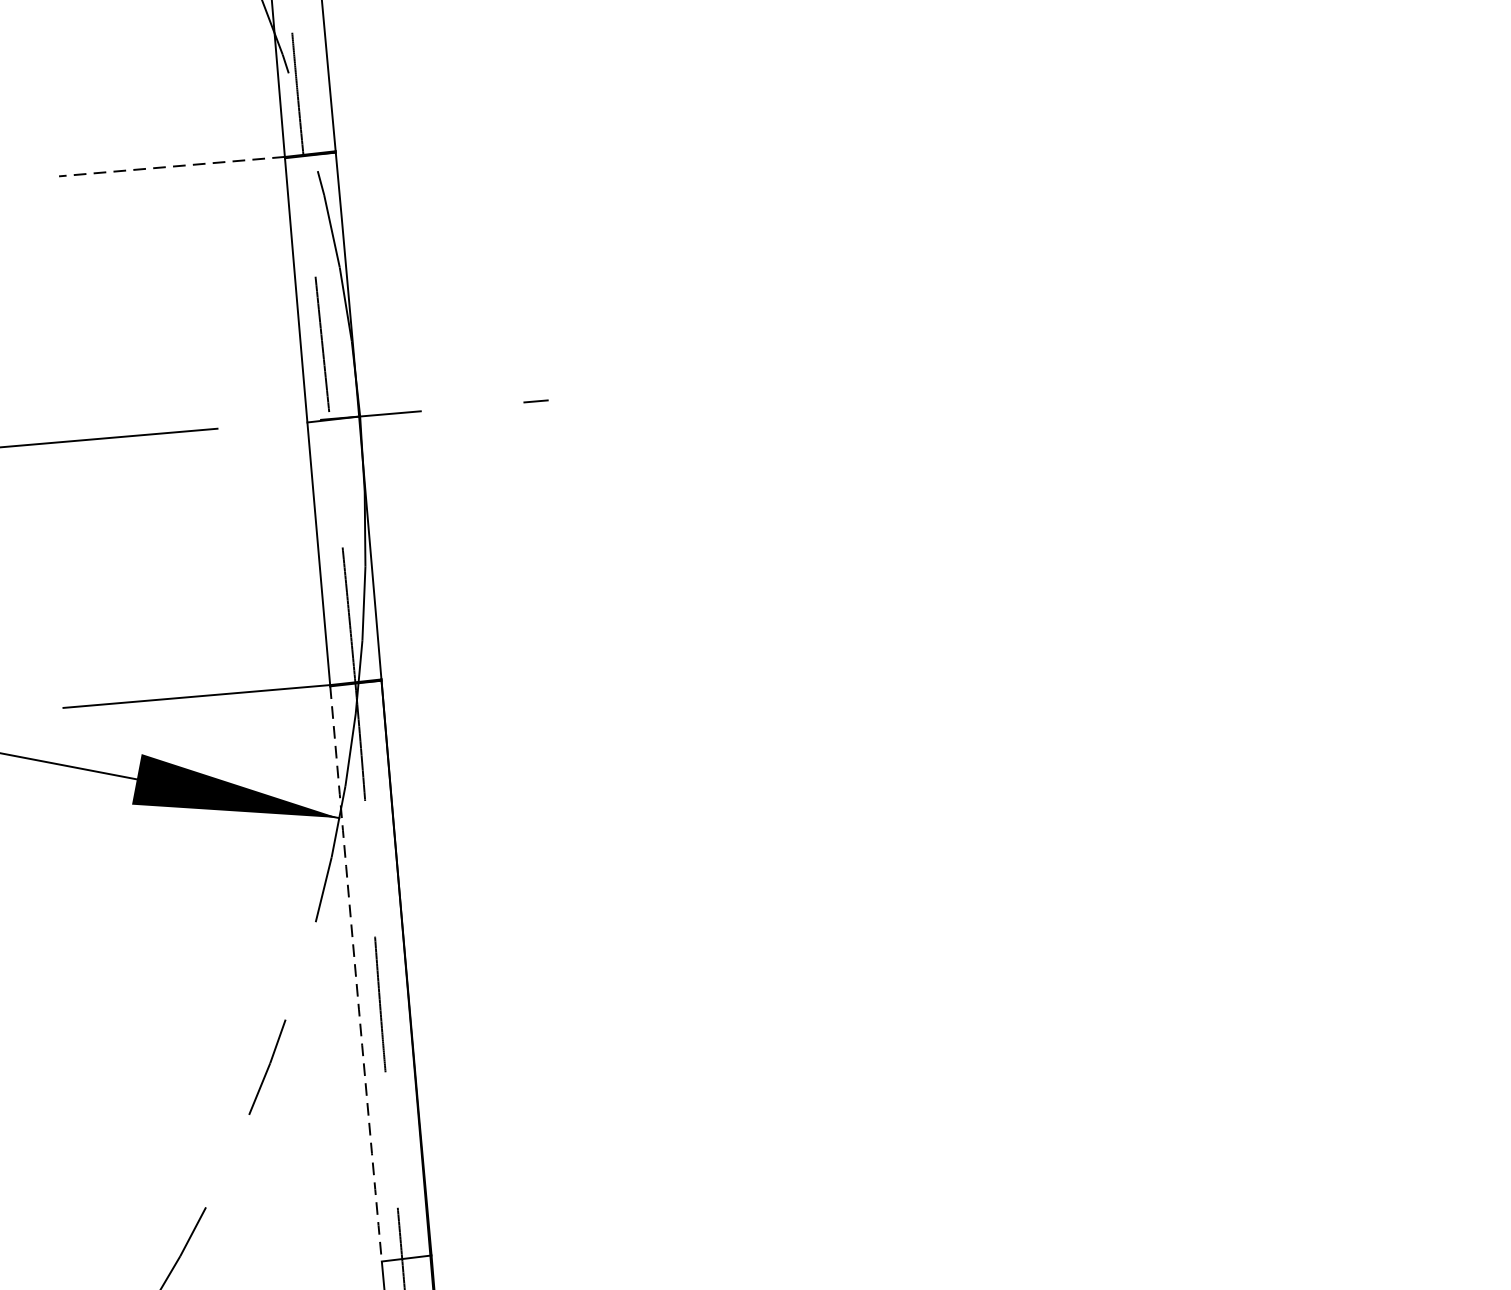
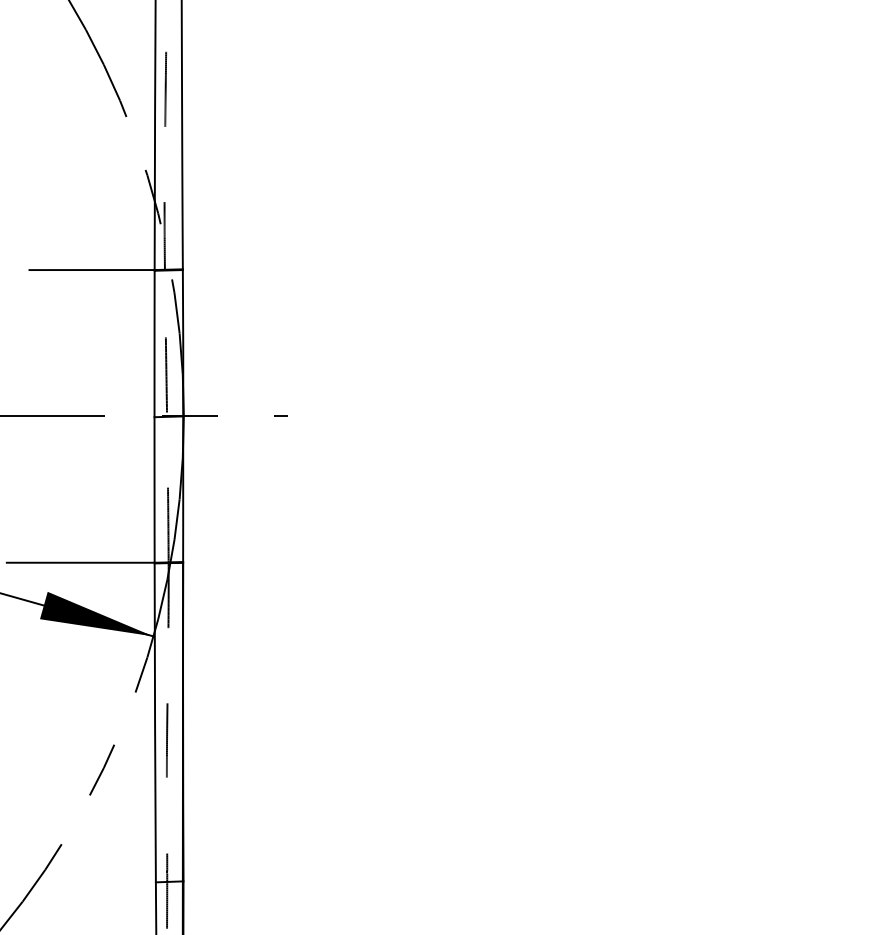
line: (172, 167) -> (92, 270), dashed -> solid
arc: (356, 973) -> (155, 722), dashed -> solid

